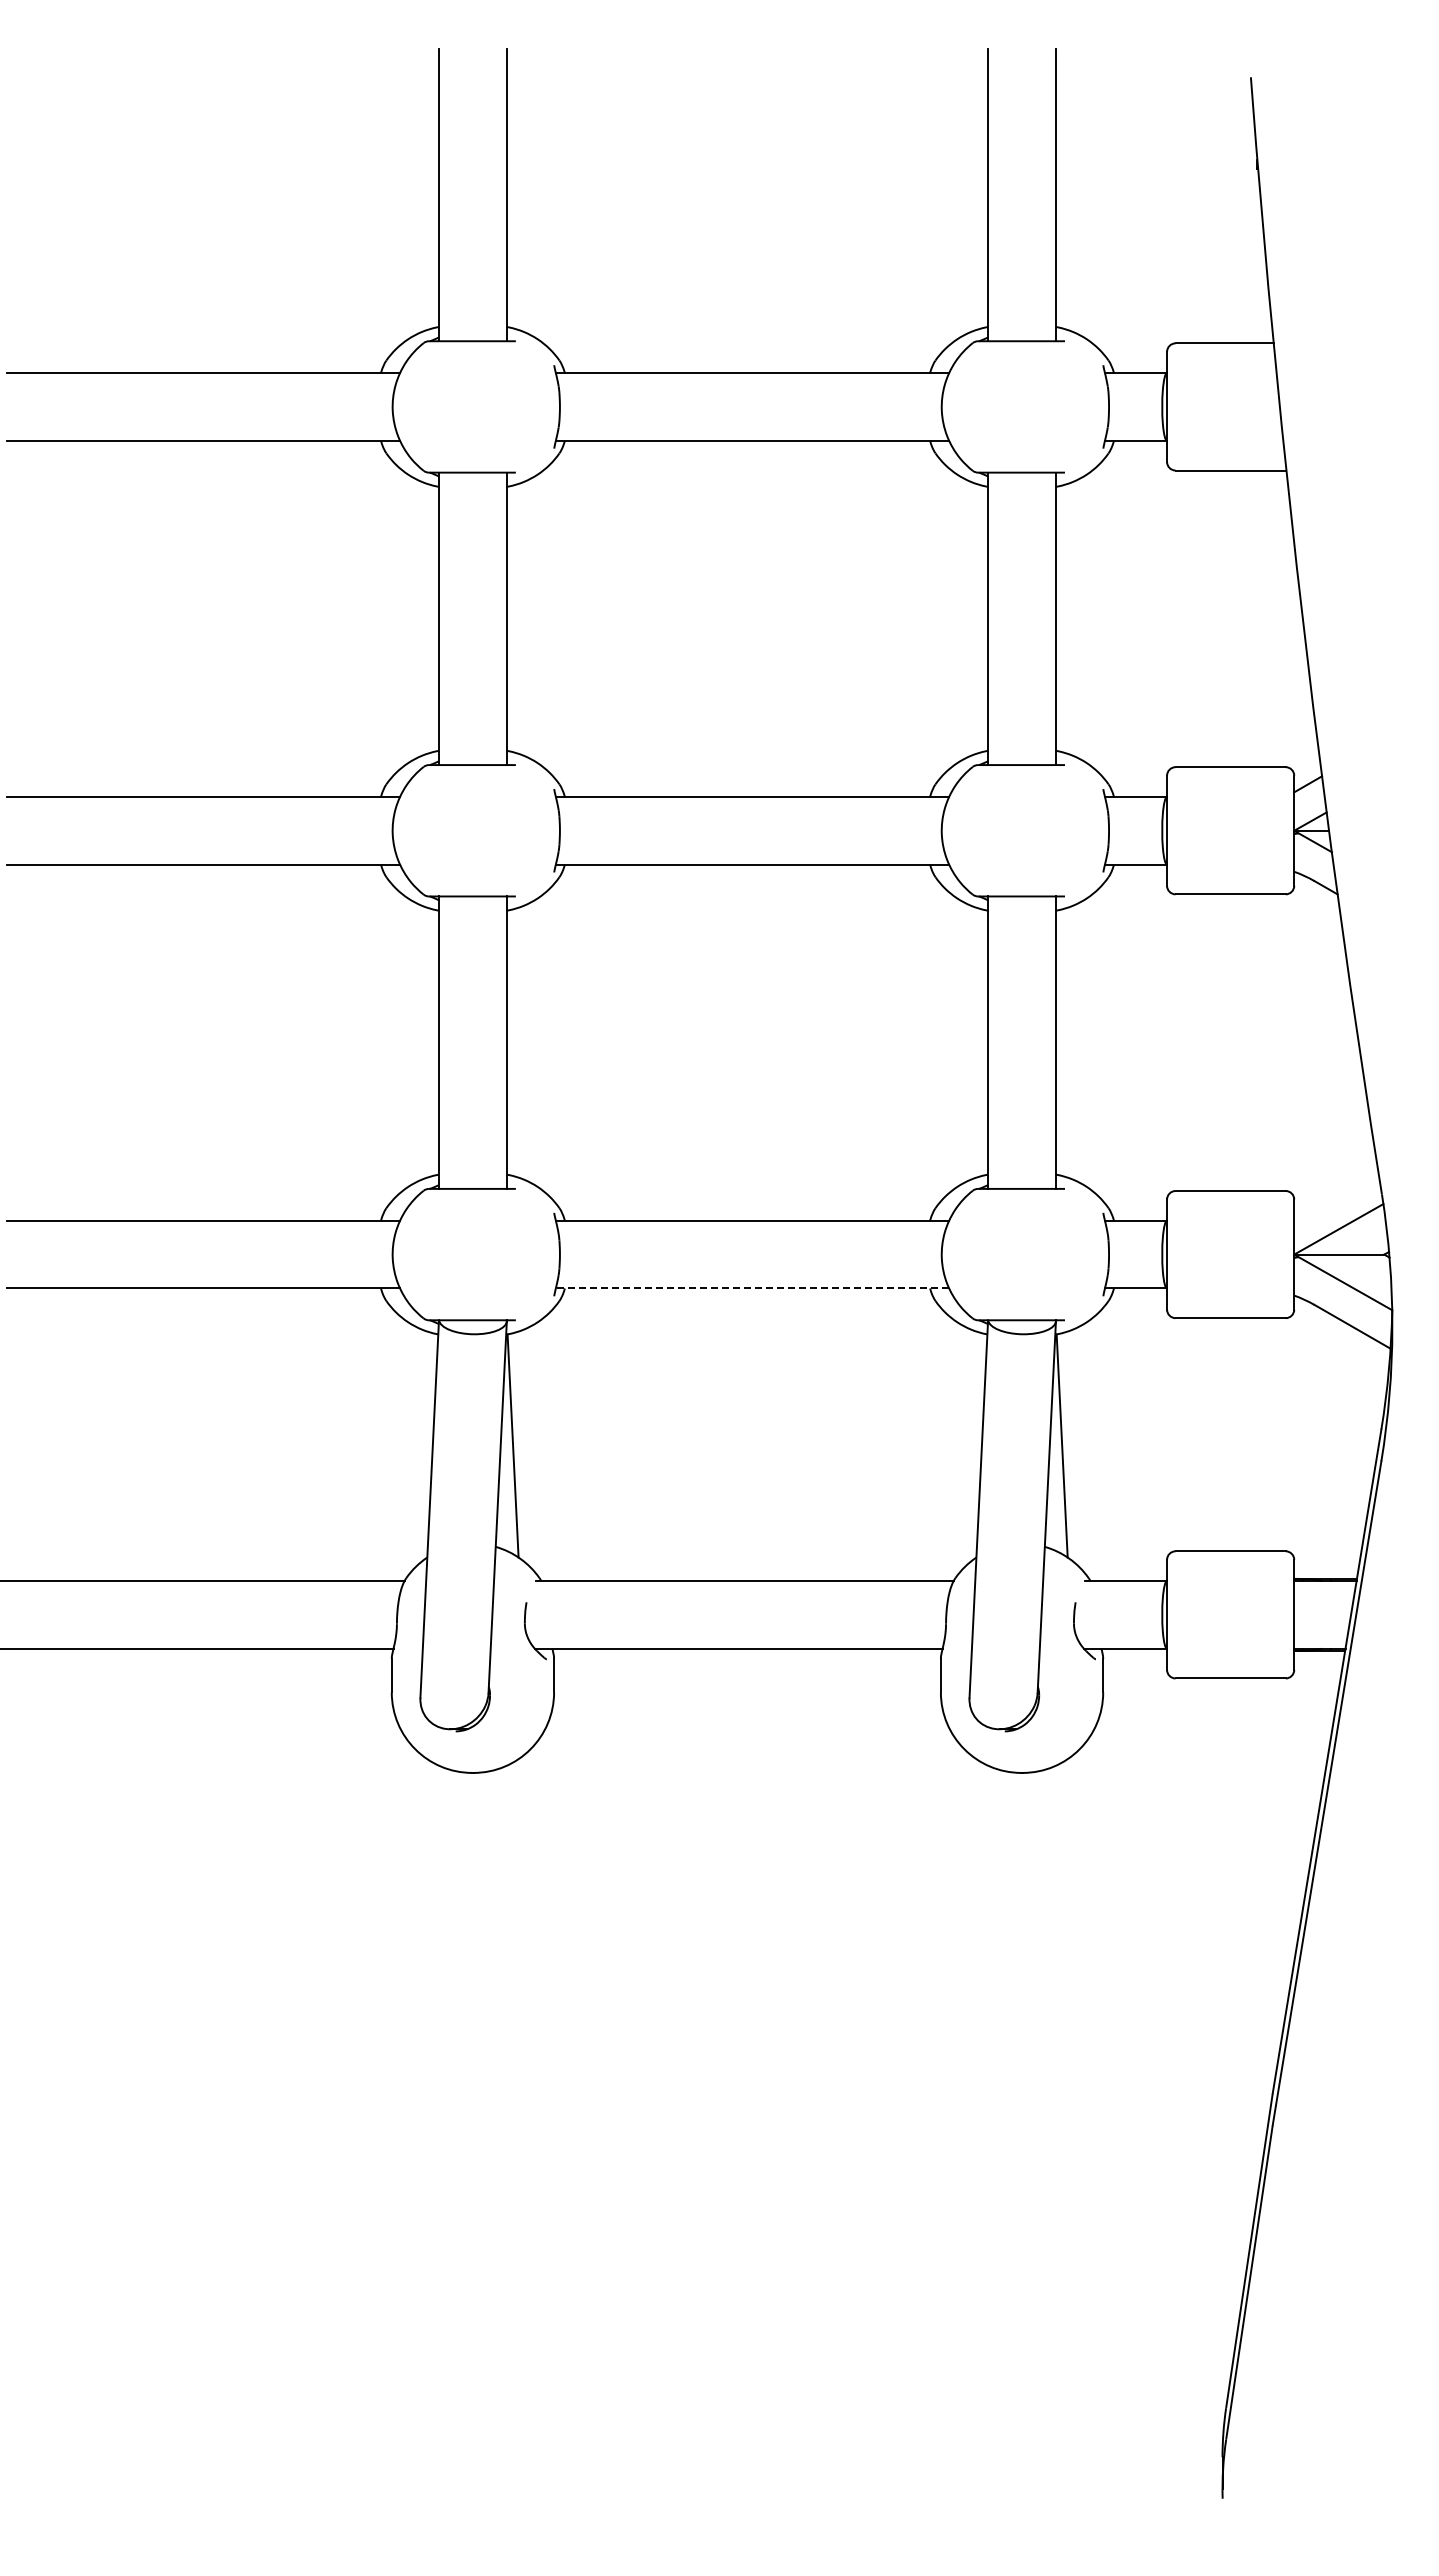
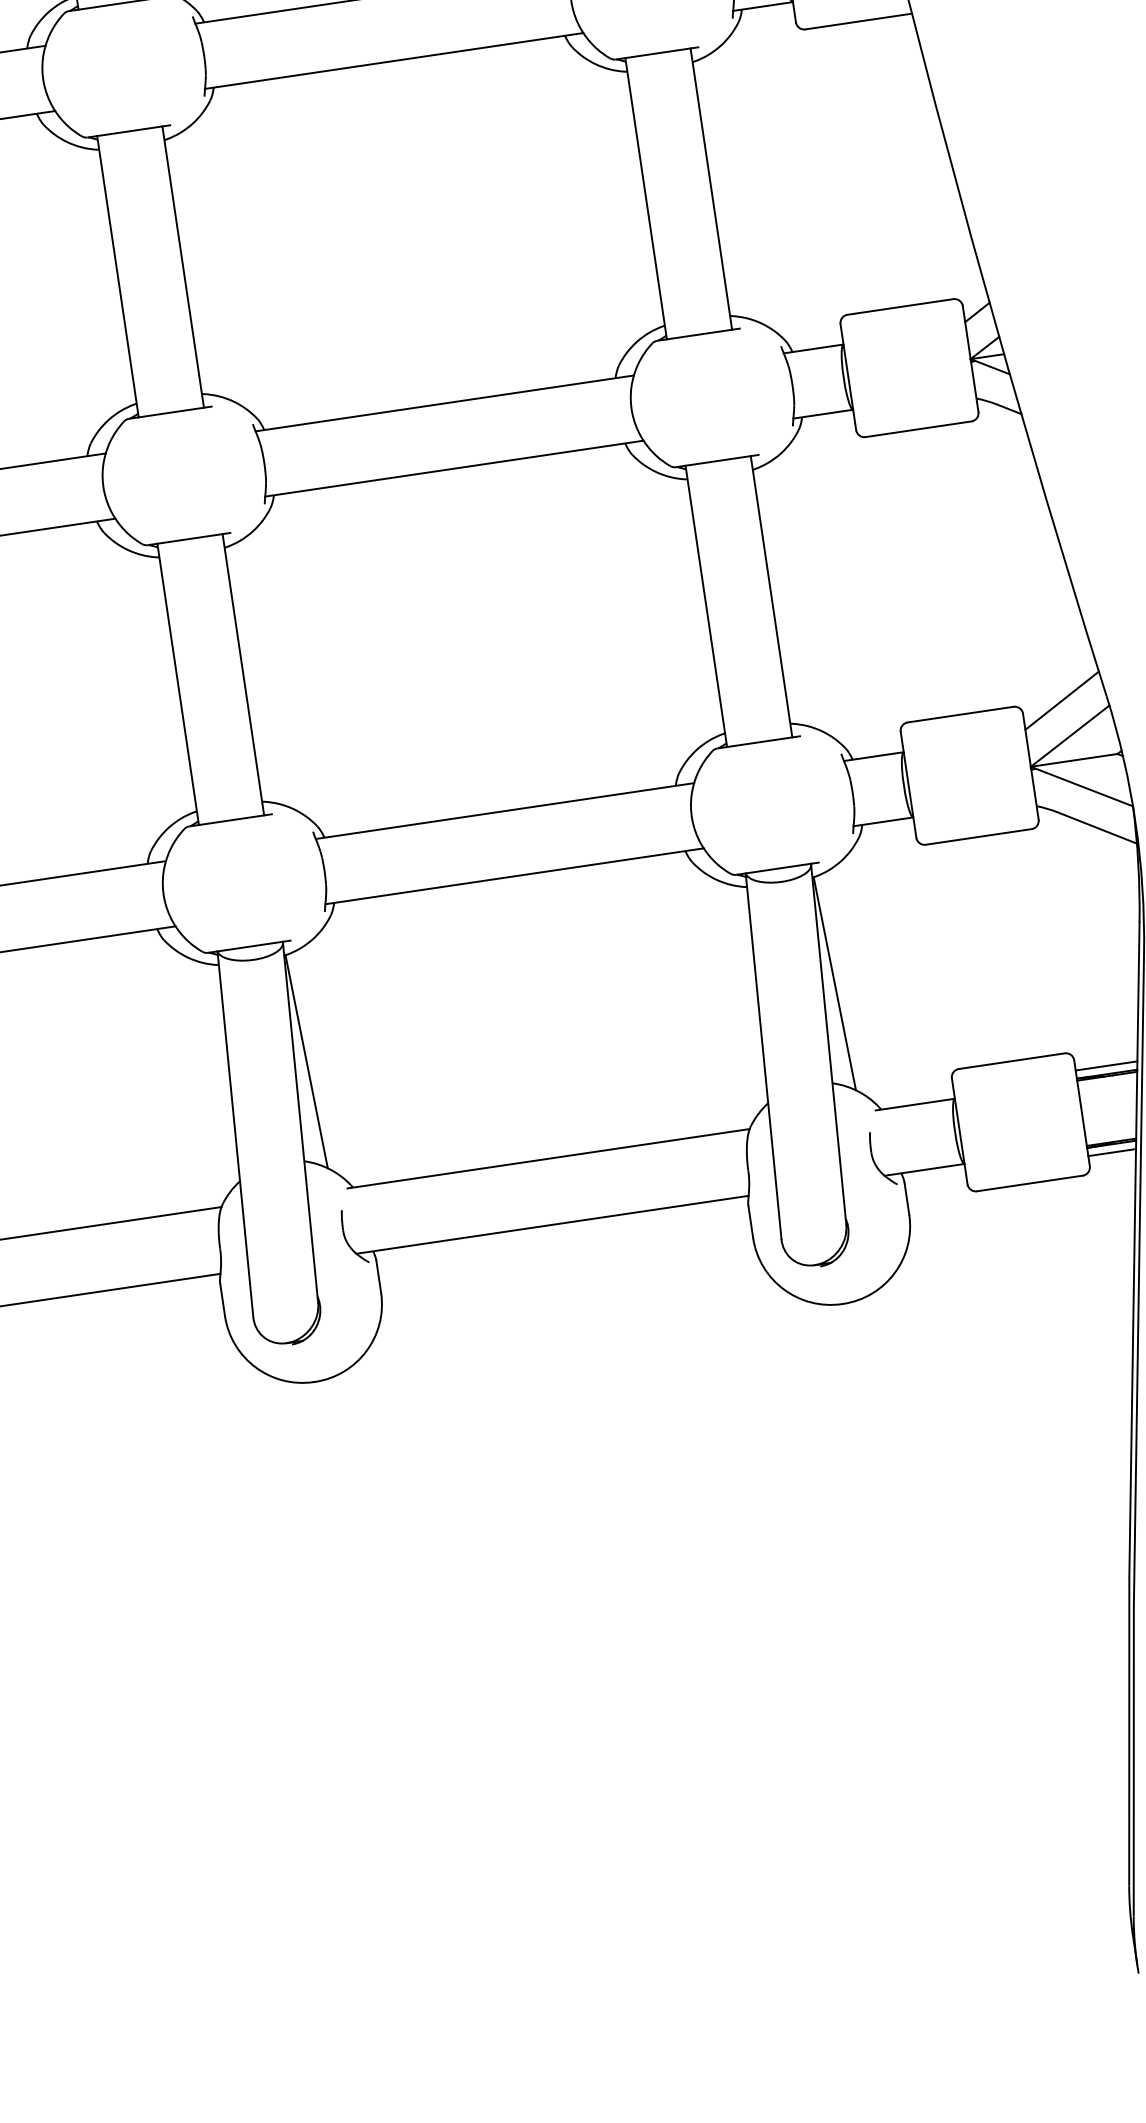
line: (1335, 1192) -> (1061, 701), added
line: (752, 1288) -> (514, 876), dashed -> solid
line: (1326, 1570) -> (1106, 1066), added
line: (1318, 1659) -> (1111, 1152), added

